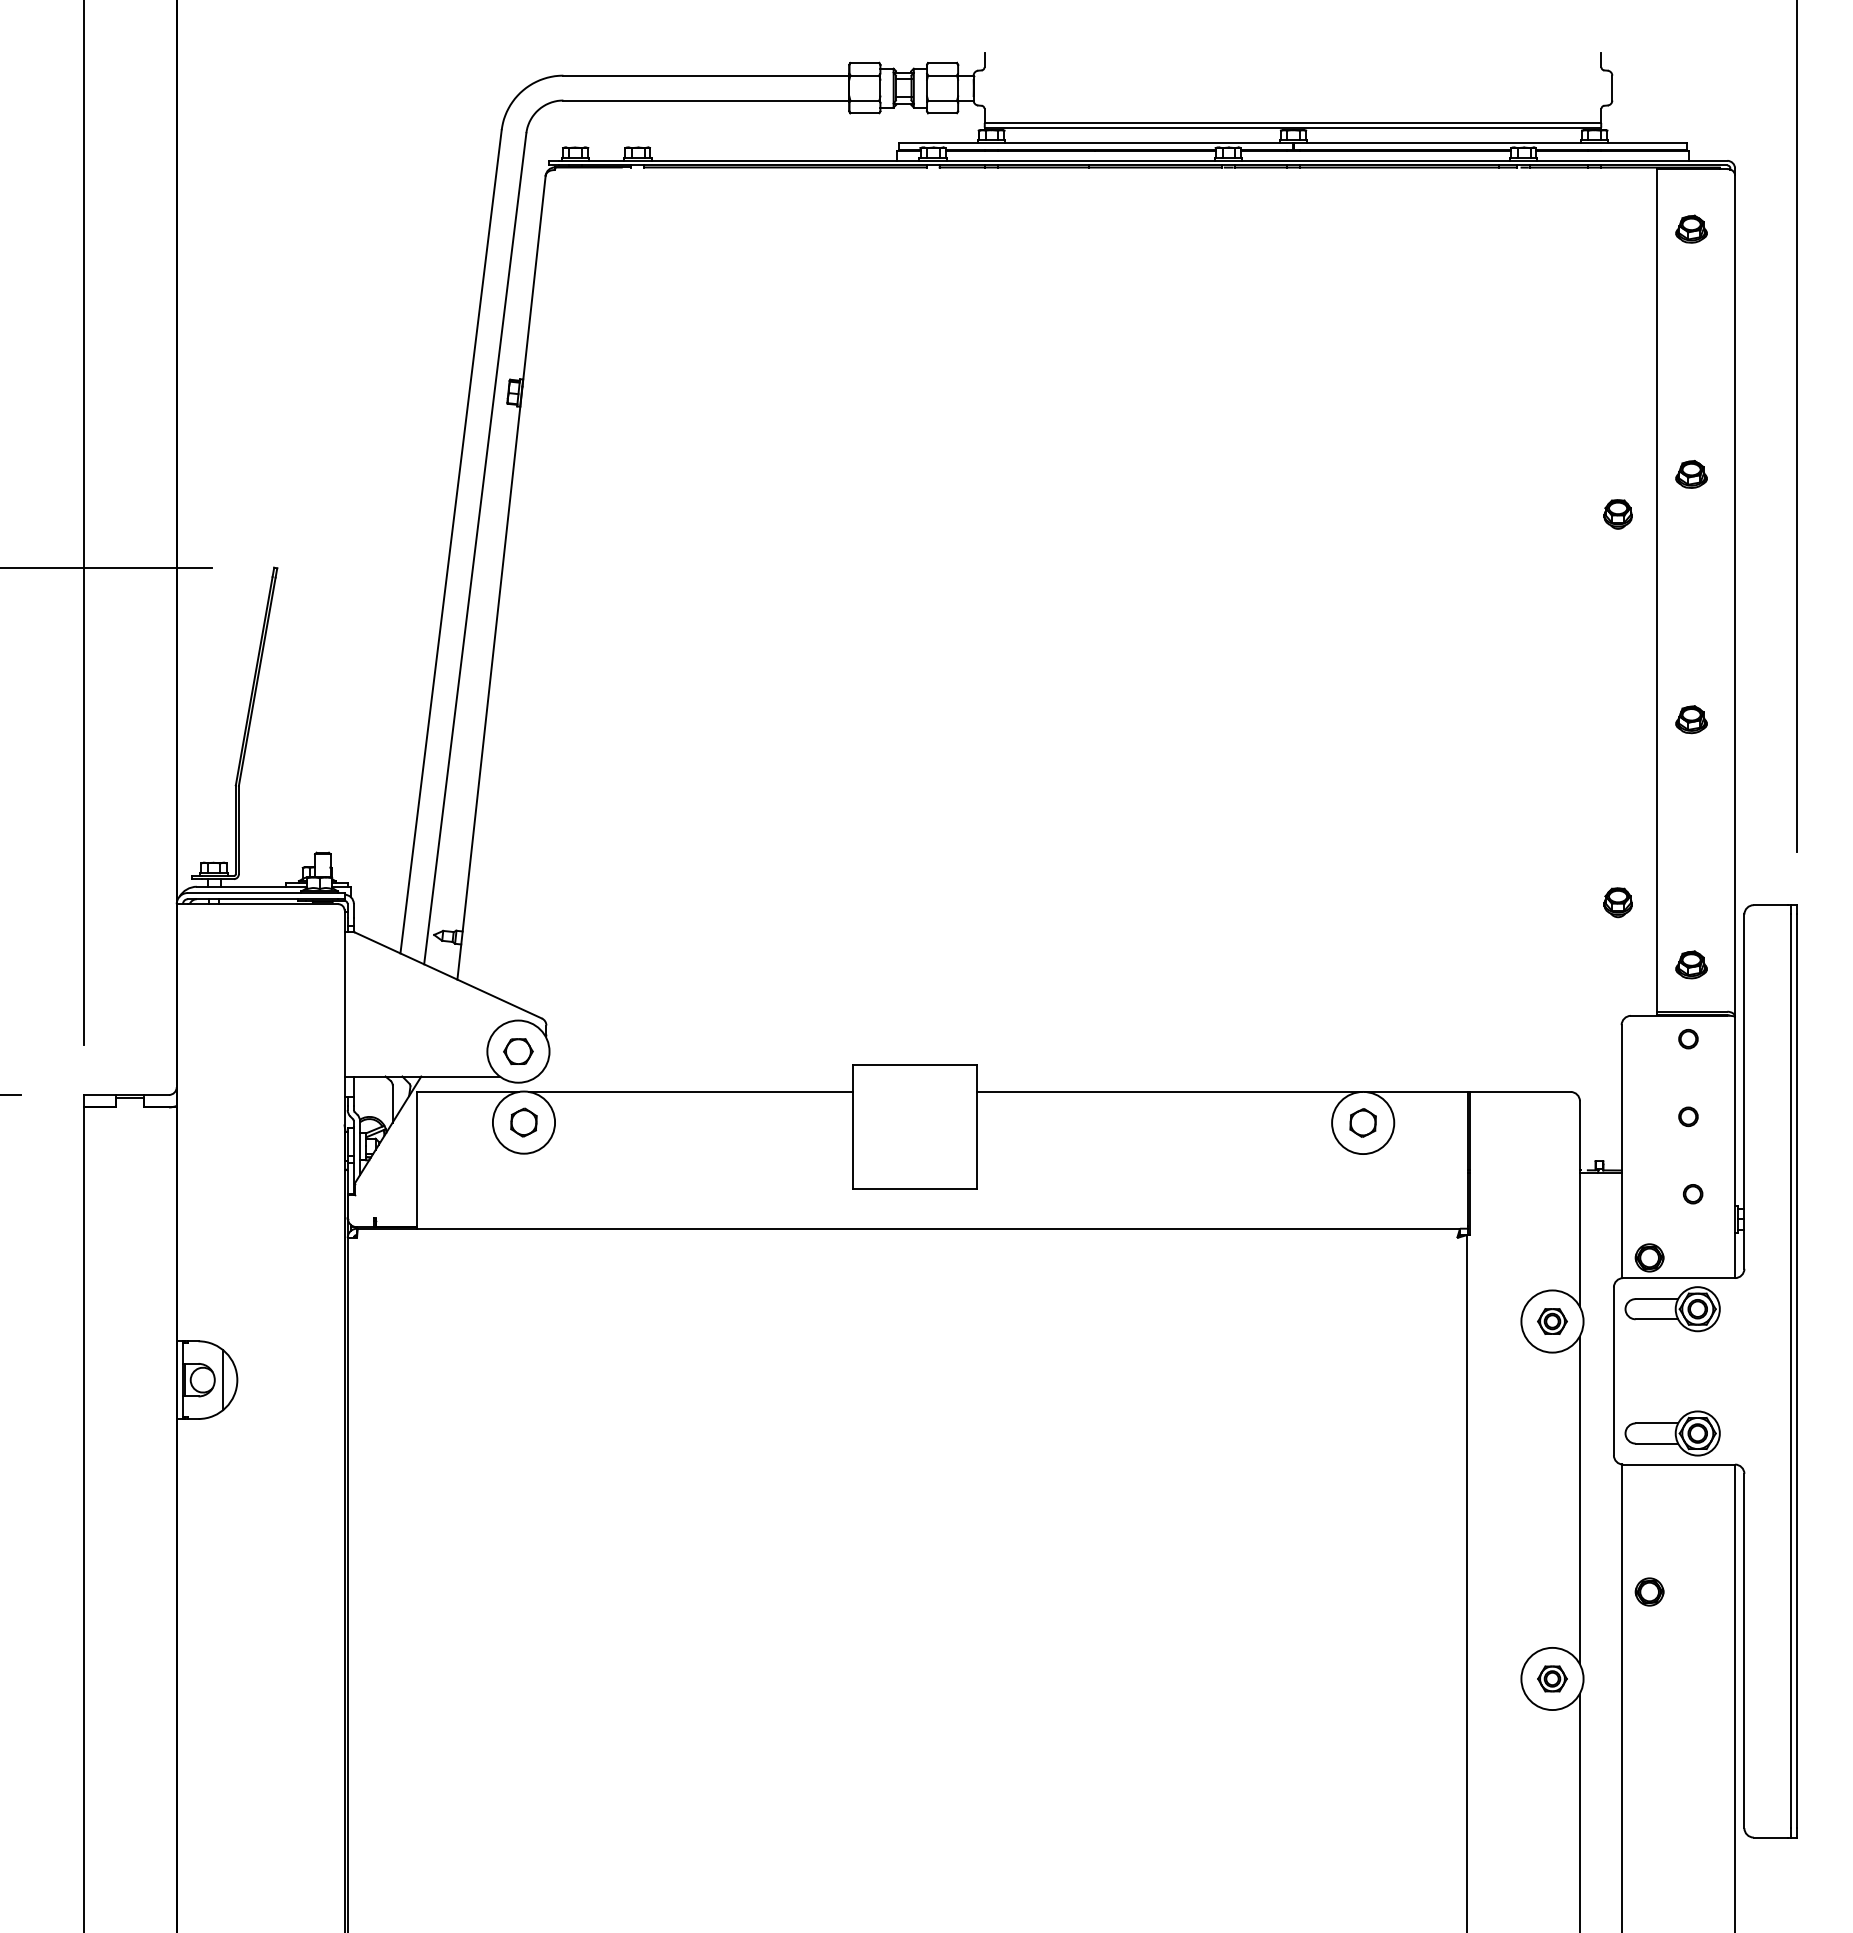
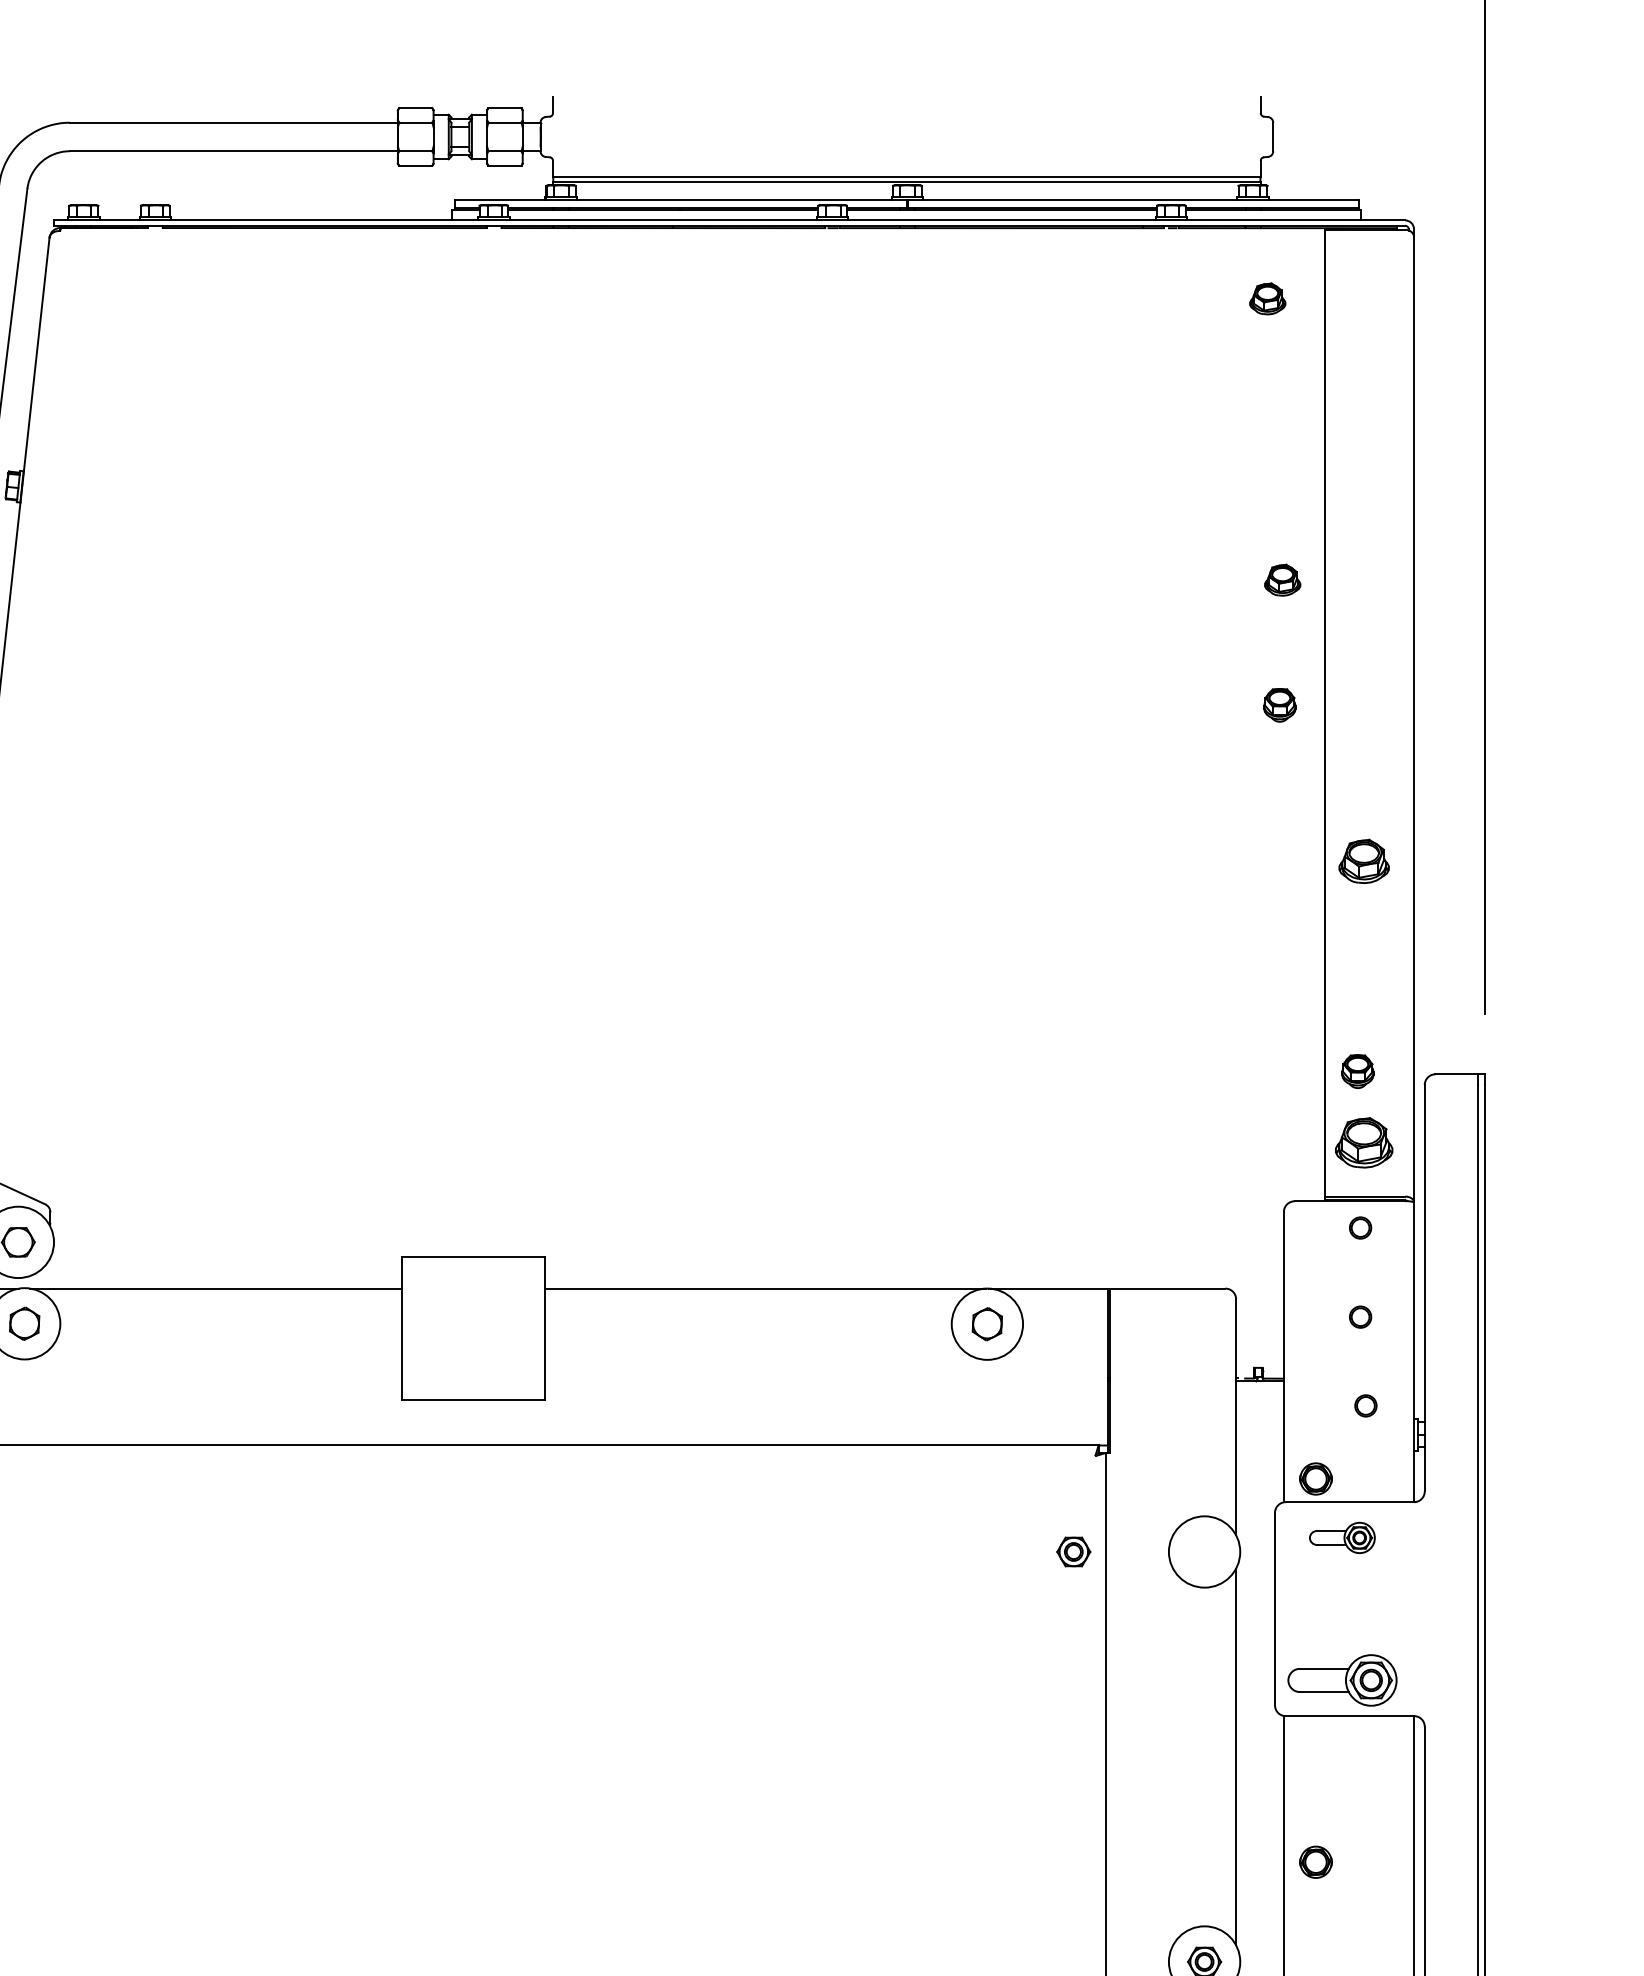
part: (1691, 228) -> (1267, 298), moved
part: (1691, 474) -> (1282, 580), moved
part: (1617, 514) -> (1279, 705), moved
part: (1691, 719) -> (1364, 861), size x1.4
part: (1617, 902) -> (1357, 1071), moved
part: (1691, 964) -> (1364, 1142), size x1.6
part: (1672, 1309) -> (1342, 1538), size x0.6
part: (1552, 1321) -> (1073, 1551), moved

